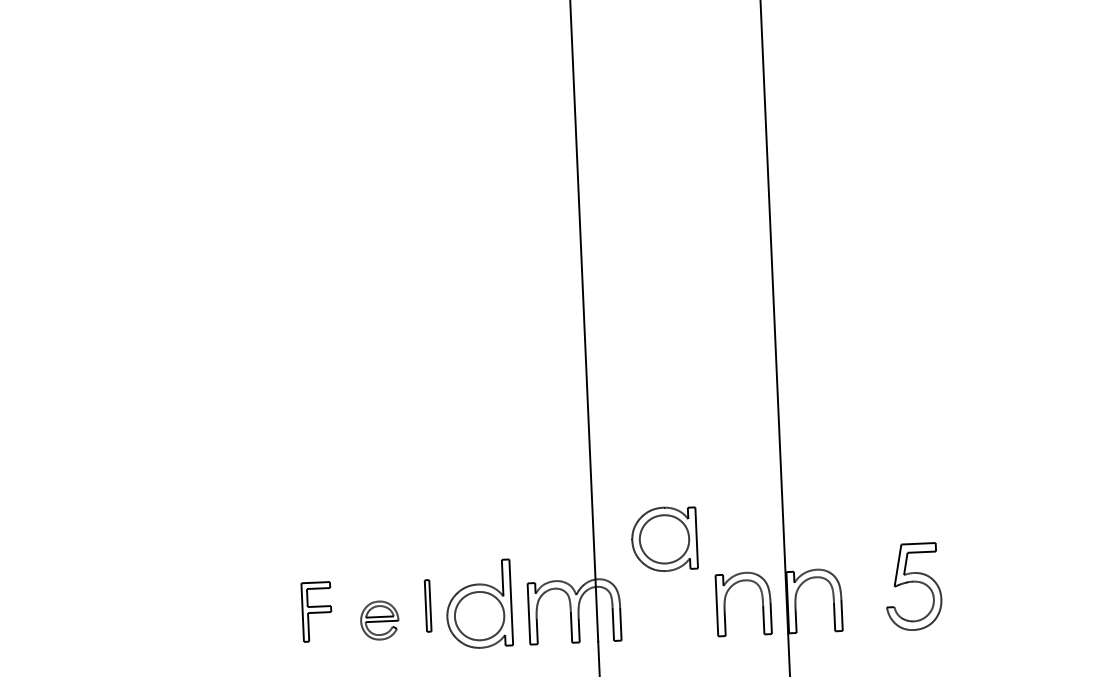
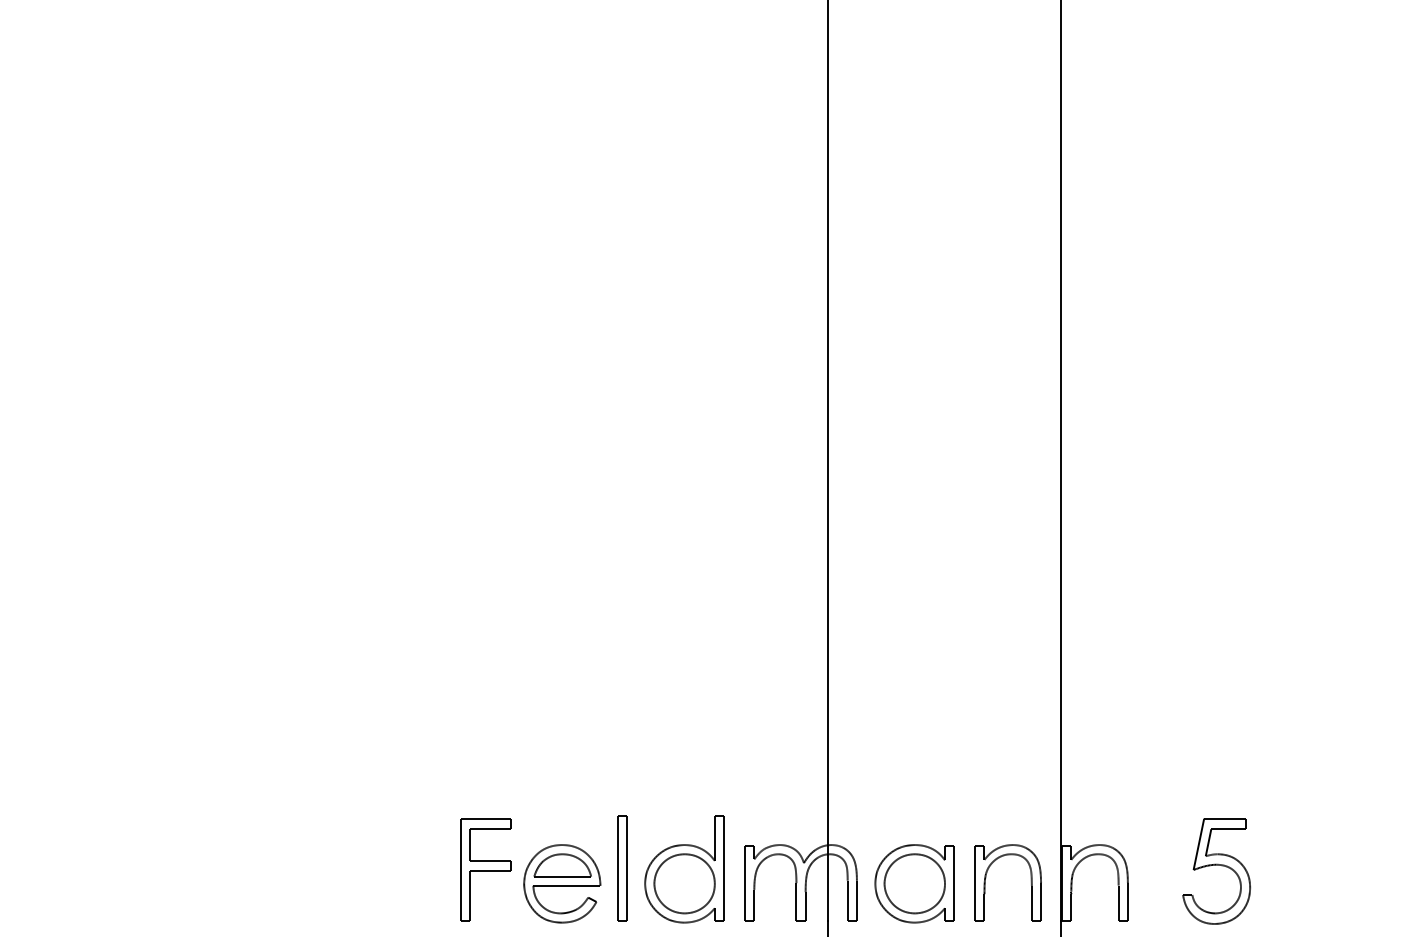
part: (664, 539) -> (914, 883), moved
part: (428, 605) -> (622, 868), size x1.67
part: (316, 611) -> (485, 869), size x1.43
part: (379, 620) -> (562, 883), size x1.67

